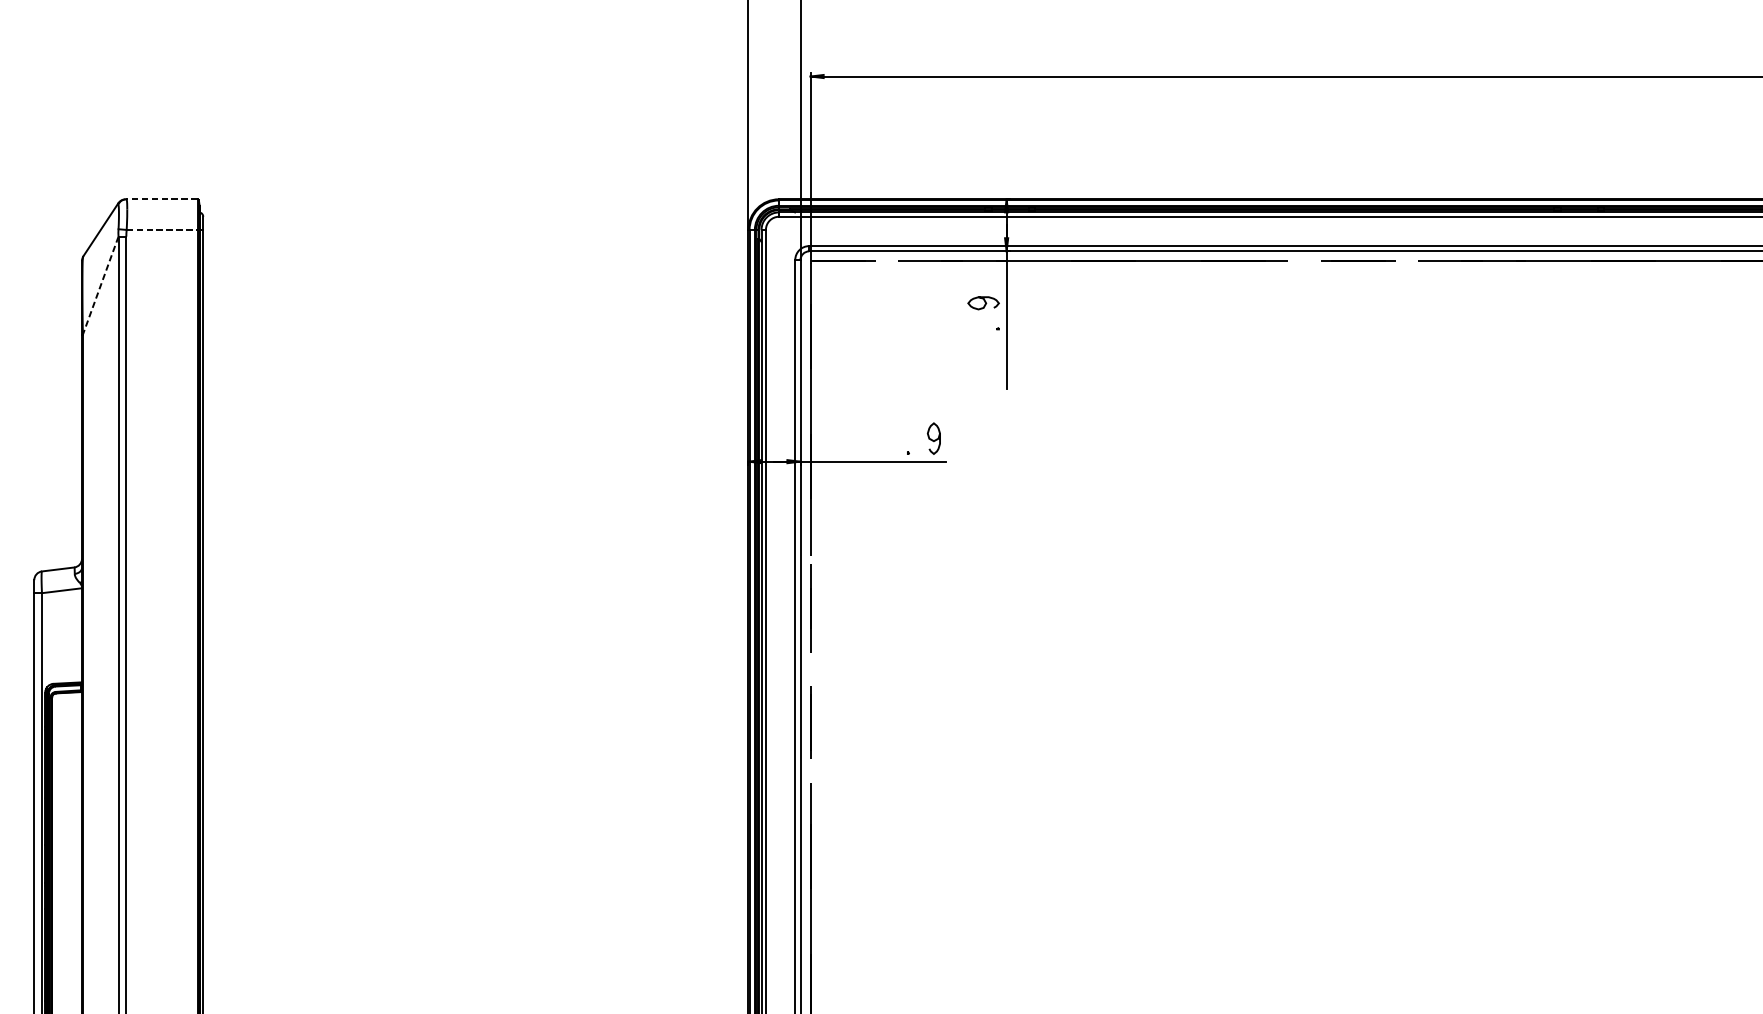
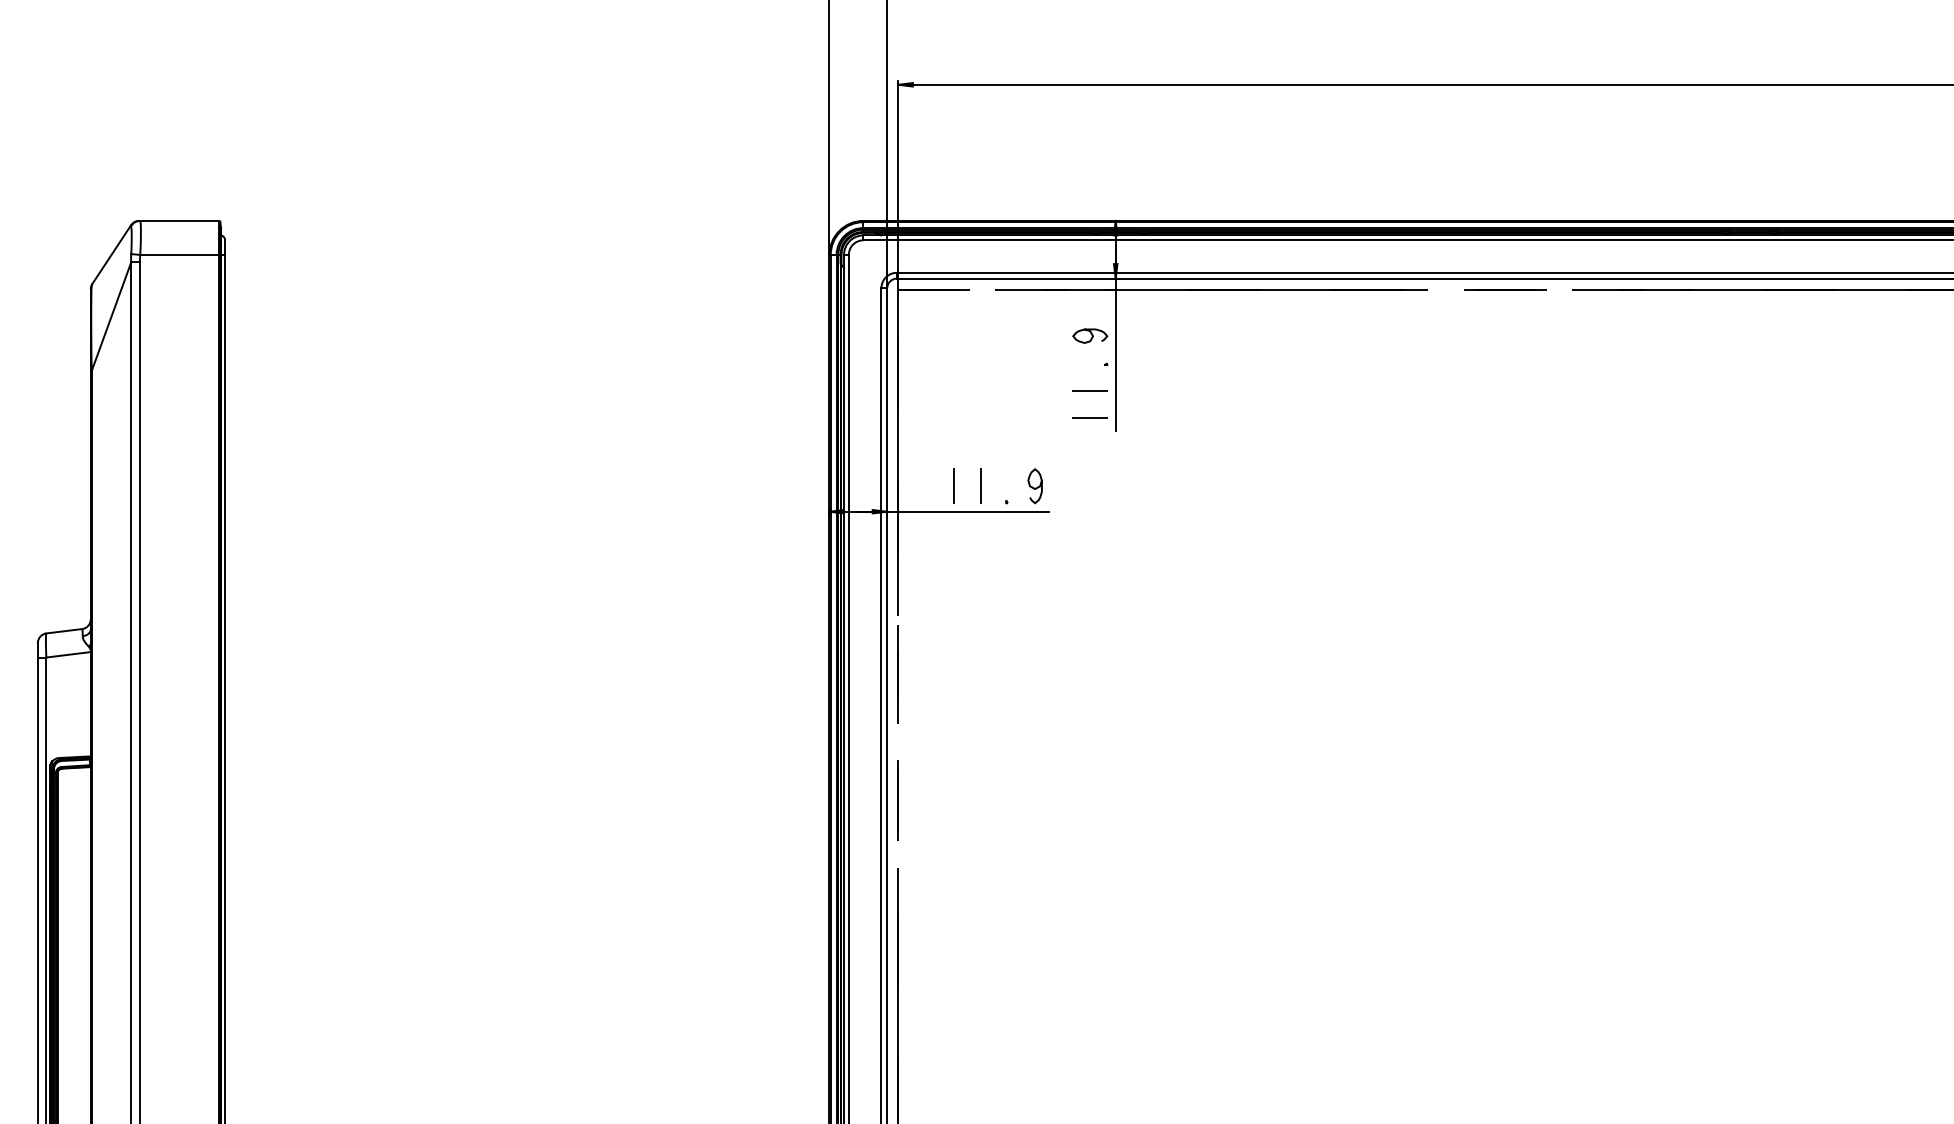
line: (162, 198) -> (179, 220), dashed -> solid
line: (163, 229) -> (181, 254), dashed -> solid
line: (100, 285) -> (111, 316), dashed -> solid
line: (983, 352) -> (1090, 390), added
line: (983, 376) -> (1090, 417), added
line: (860, 438) -> (953, 486), added
line: (884, 438) -> (980, 486), added

